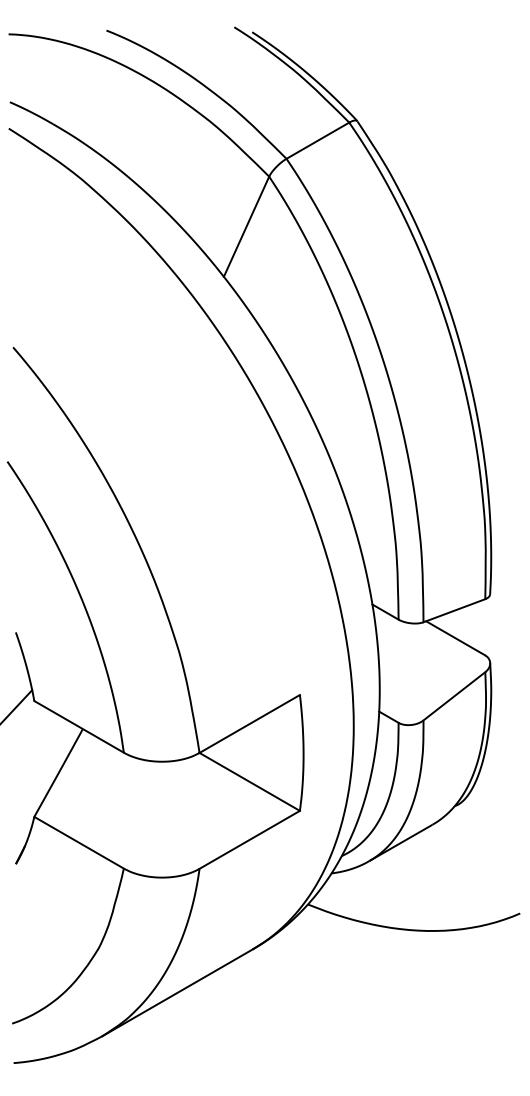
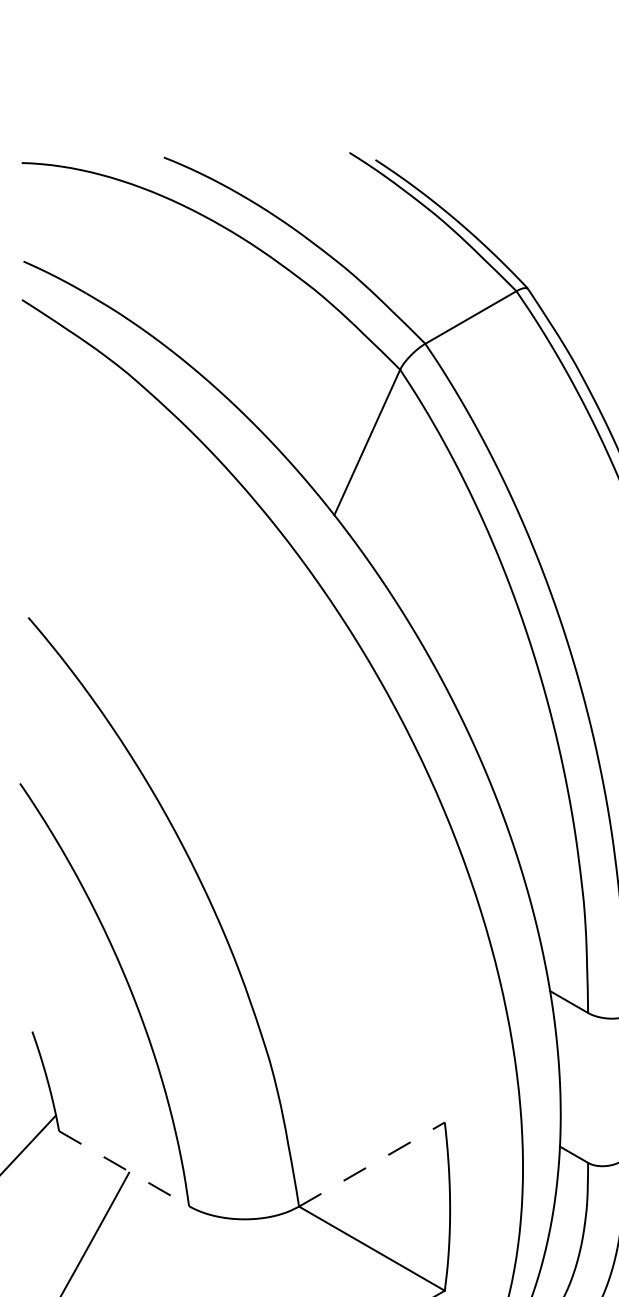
line: (249, 723) -> (371, 1163), solid -> dashed
line: (79, 726) -> (124, 1168), solid -> dashed

